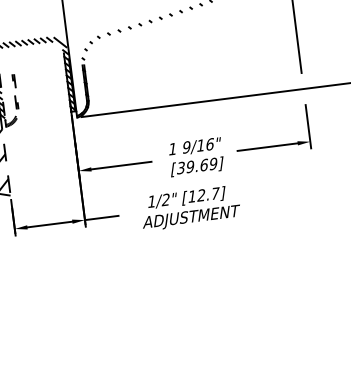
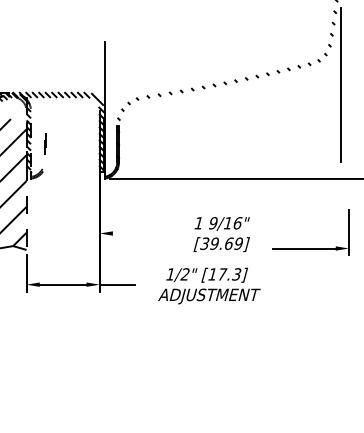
part: (14, 91) -> (44, 143), size x0.6
part: (273, 146) -> (310, 248), moved
line: (120, 165) -> (143, 233), removed
text: (208, 194) -> (229, 274), [12.7] -> [17.3]

